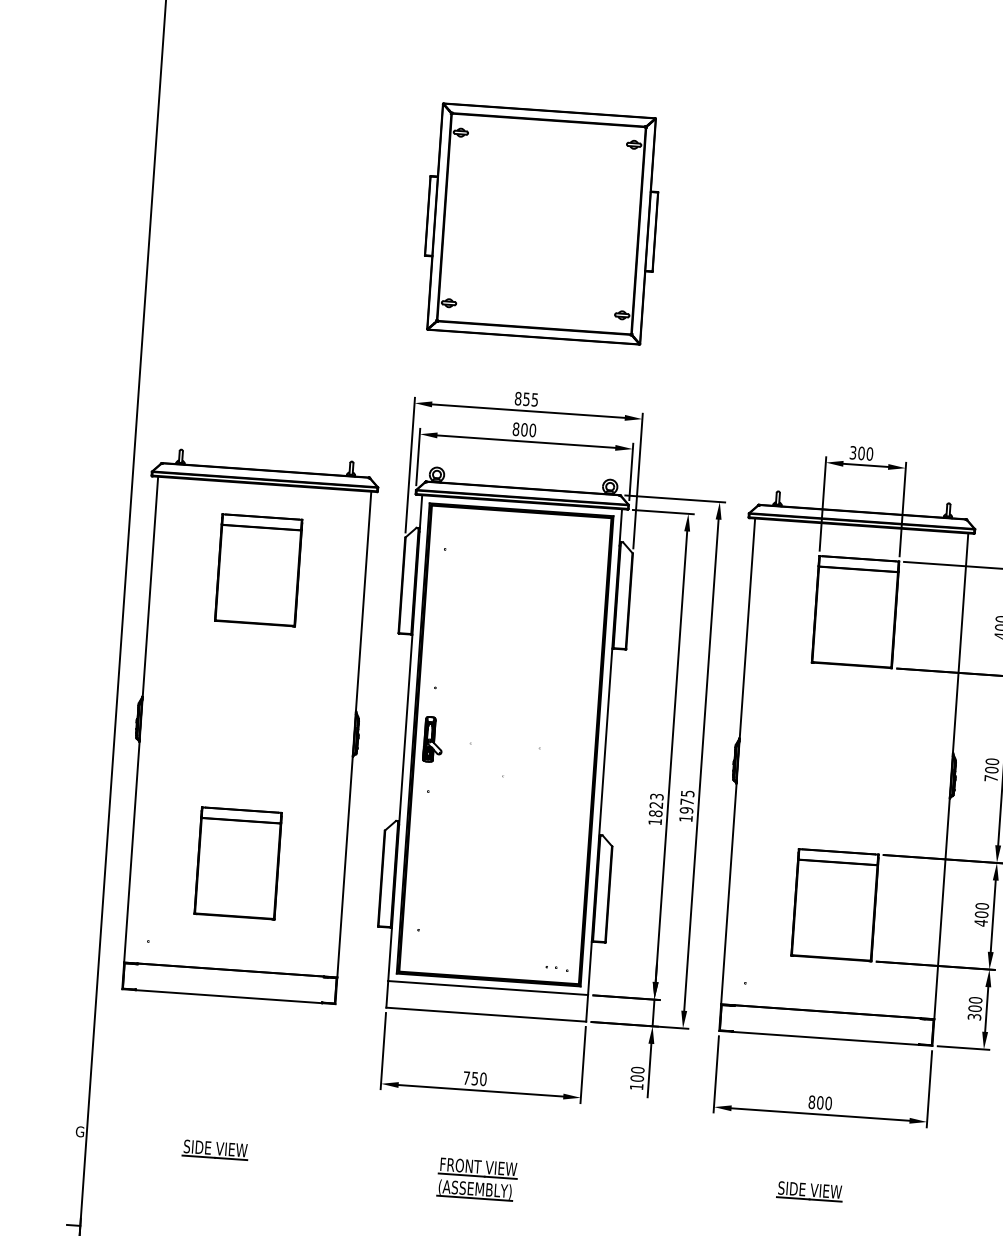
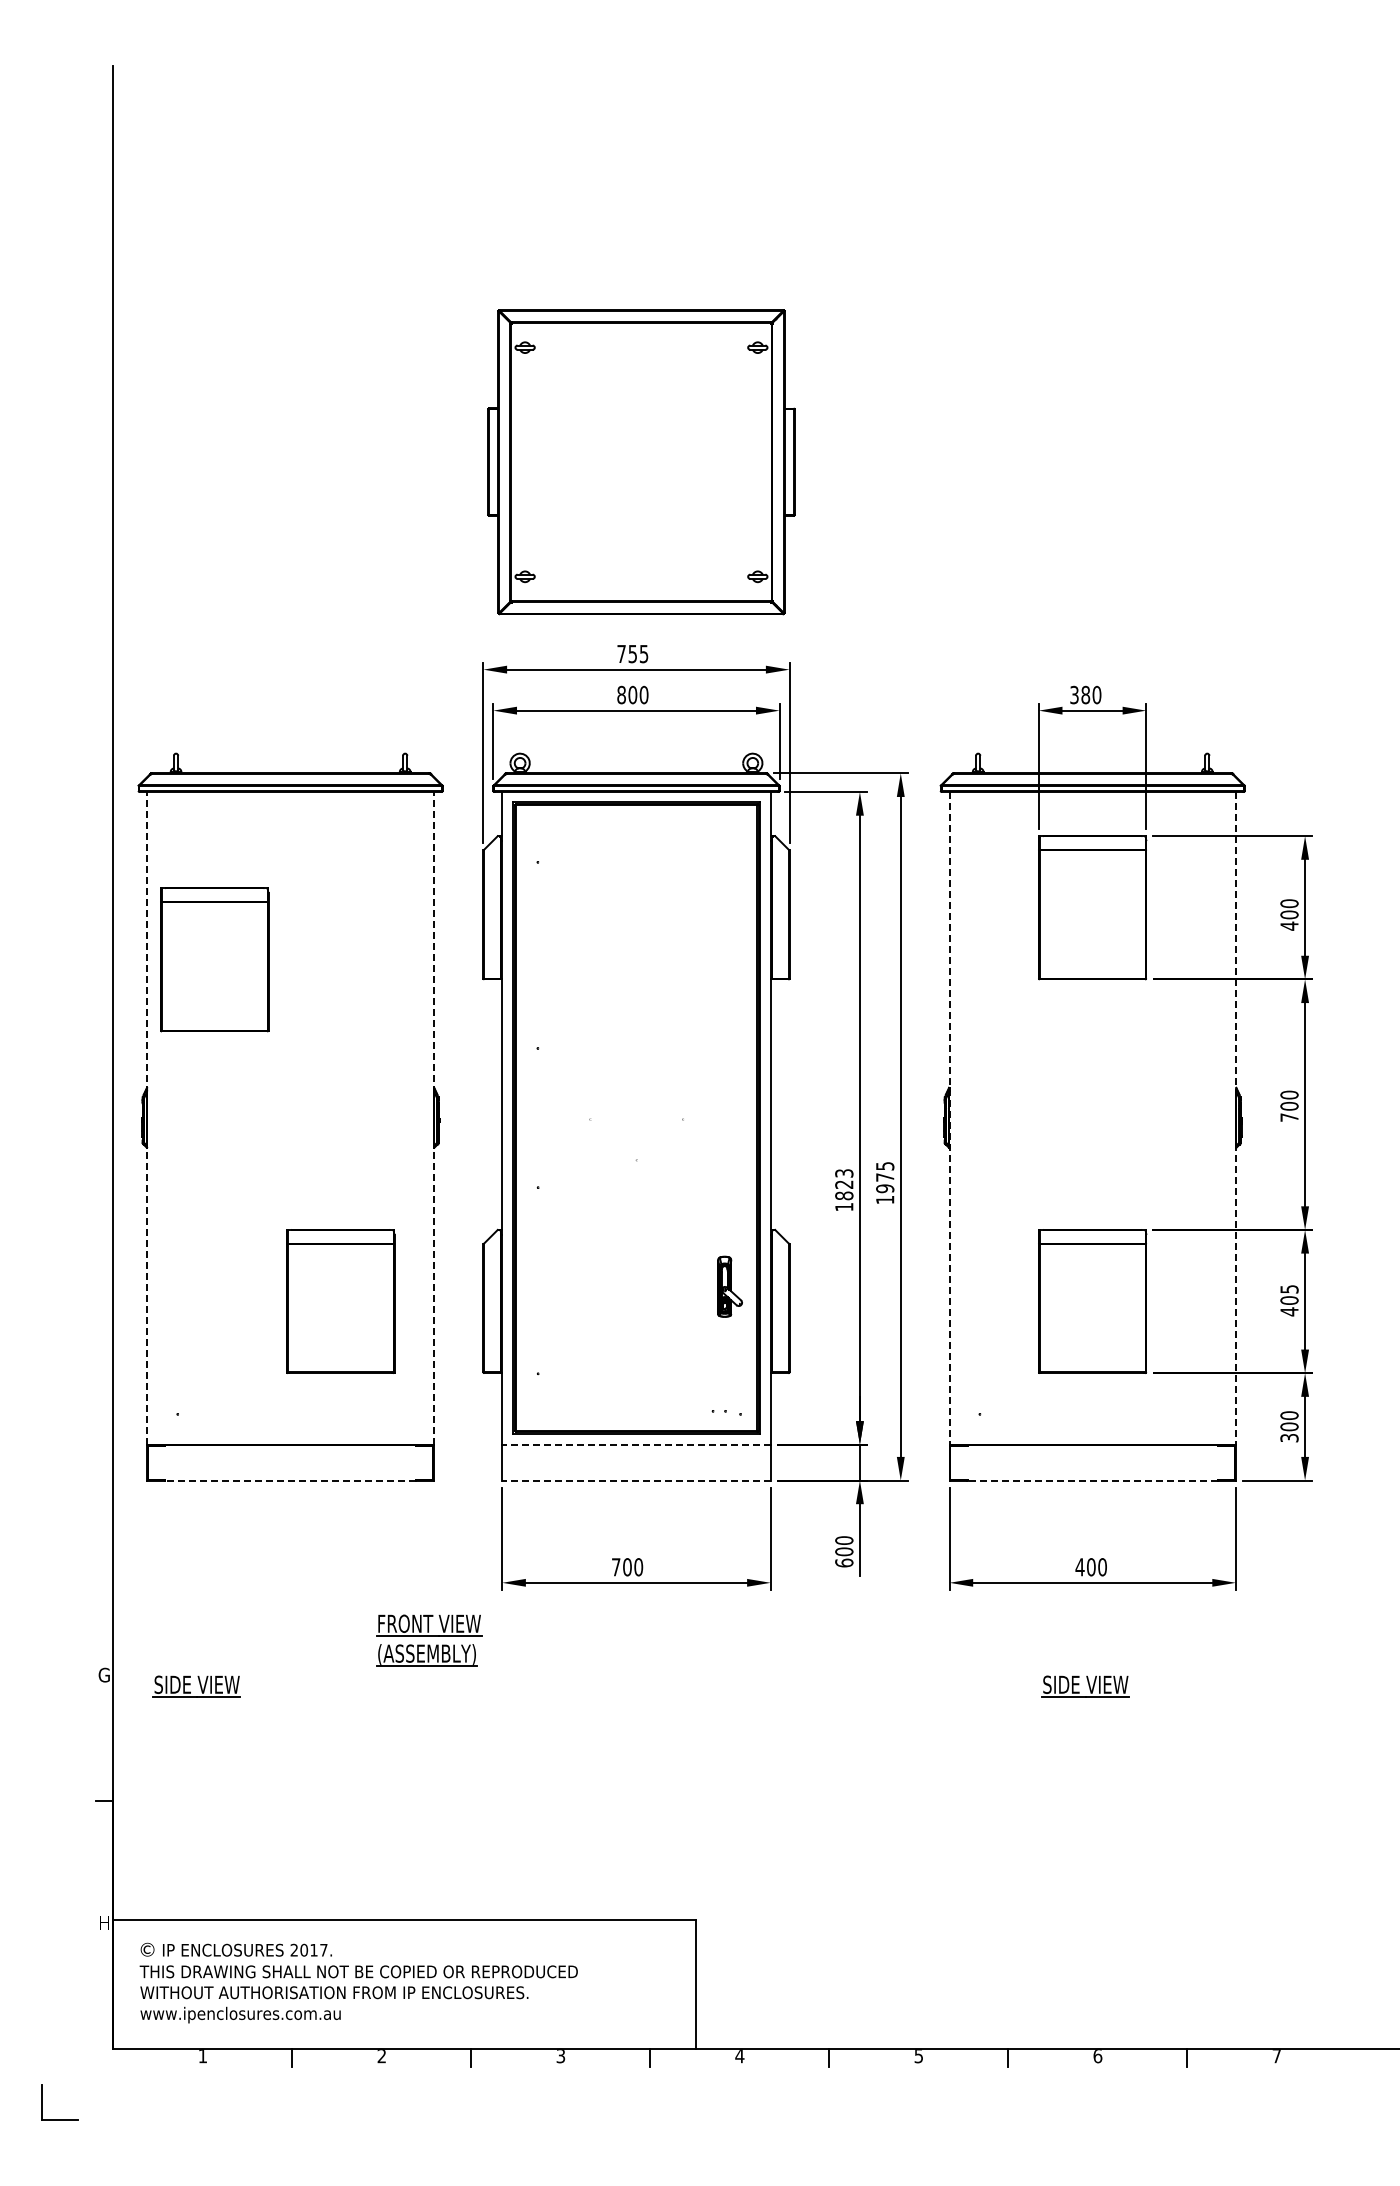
part: (541, 224) -> (641, 462), moved
text: (518, 398) -> (621, 653), 855 -> 755
text: (861, 452) -> (1085, 694), 300 -> 380
part: (258, 570) -> (214, 959), moved
line: (141, 719) -> (147, 1117), solid -> dashed
line: (354, 733) -> (433, 1117), solid -> dashed
part: (433, 739) -> (729, 1286), moved
line: (738, 761) -> (949, 1118), solid -> dashed
line: (950, 776) -> (1235, 1118), solid -> dashed
part: (238, 863) -> (340, 1301), moved
text: (982, 906) -> (1289, 1289), 400 -> 405
line: (487, 987) -> (635, 1444), solid -> dashed
line: (228, 996) -> (290, 1480), solid -> dashed
line: (485, 1014) -> (635, 1480), solid -> dashed
line: (825, 1038) -> (1092, 1480), solid -> dashed
text: (475, 1078) -> (627, 1567), 750 -> 700
text: (636, 1086) -> (844, 1562), 100 -> 600
text: (811, 1102) -> (1079, 1567), 800 -> 400
part: (215, 1149) -> (196, 1686), moved
part: (477, 1179) -> (429, 1640), moved

